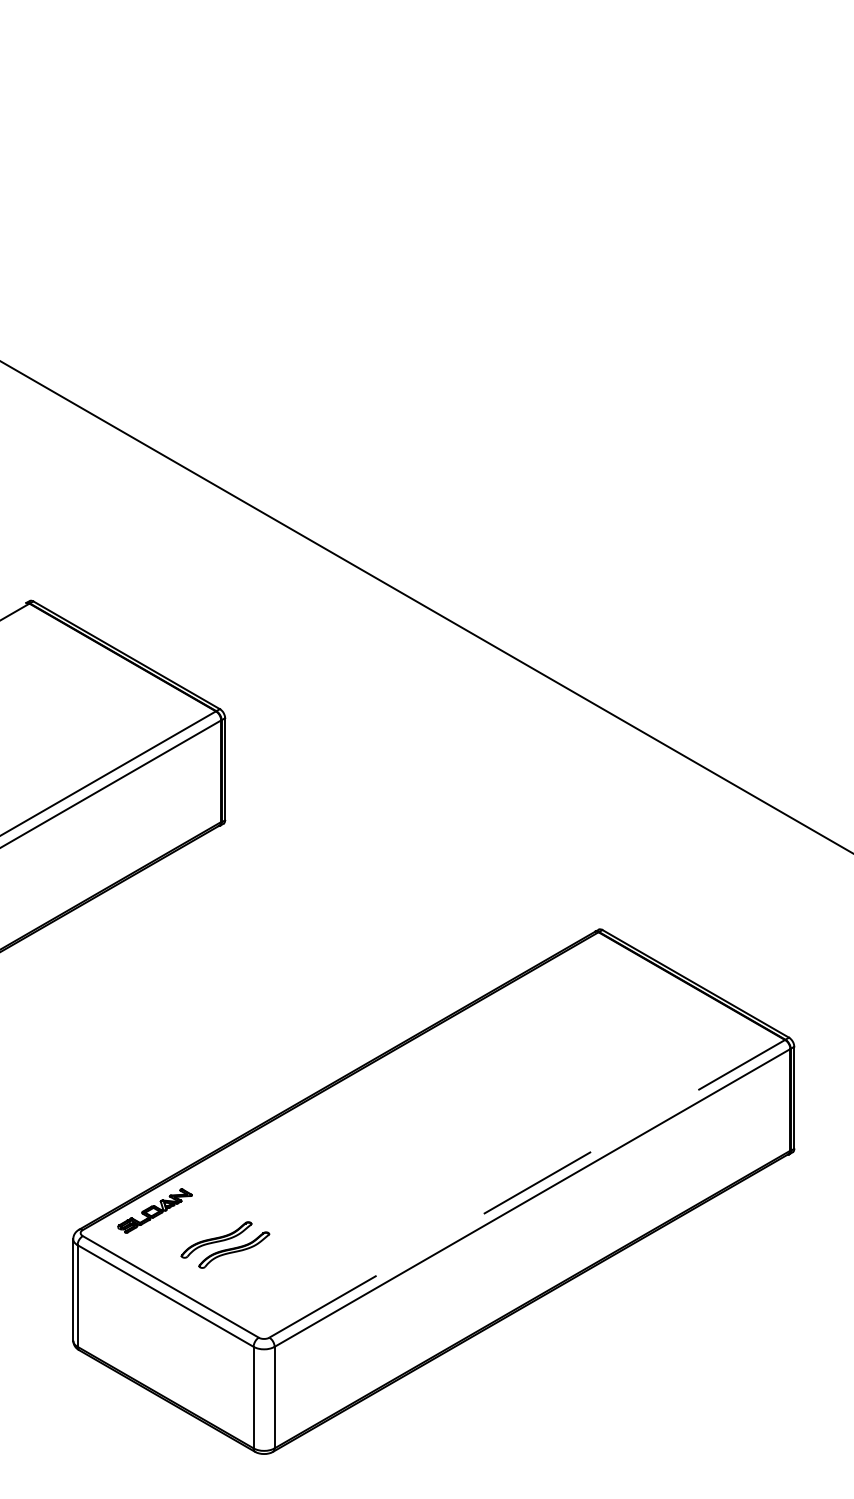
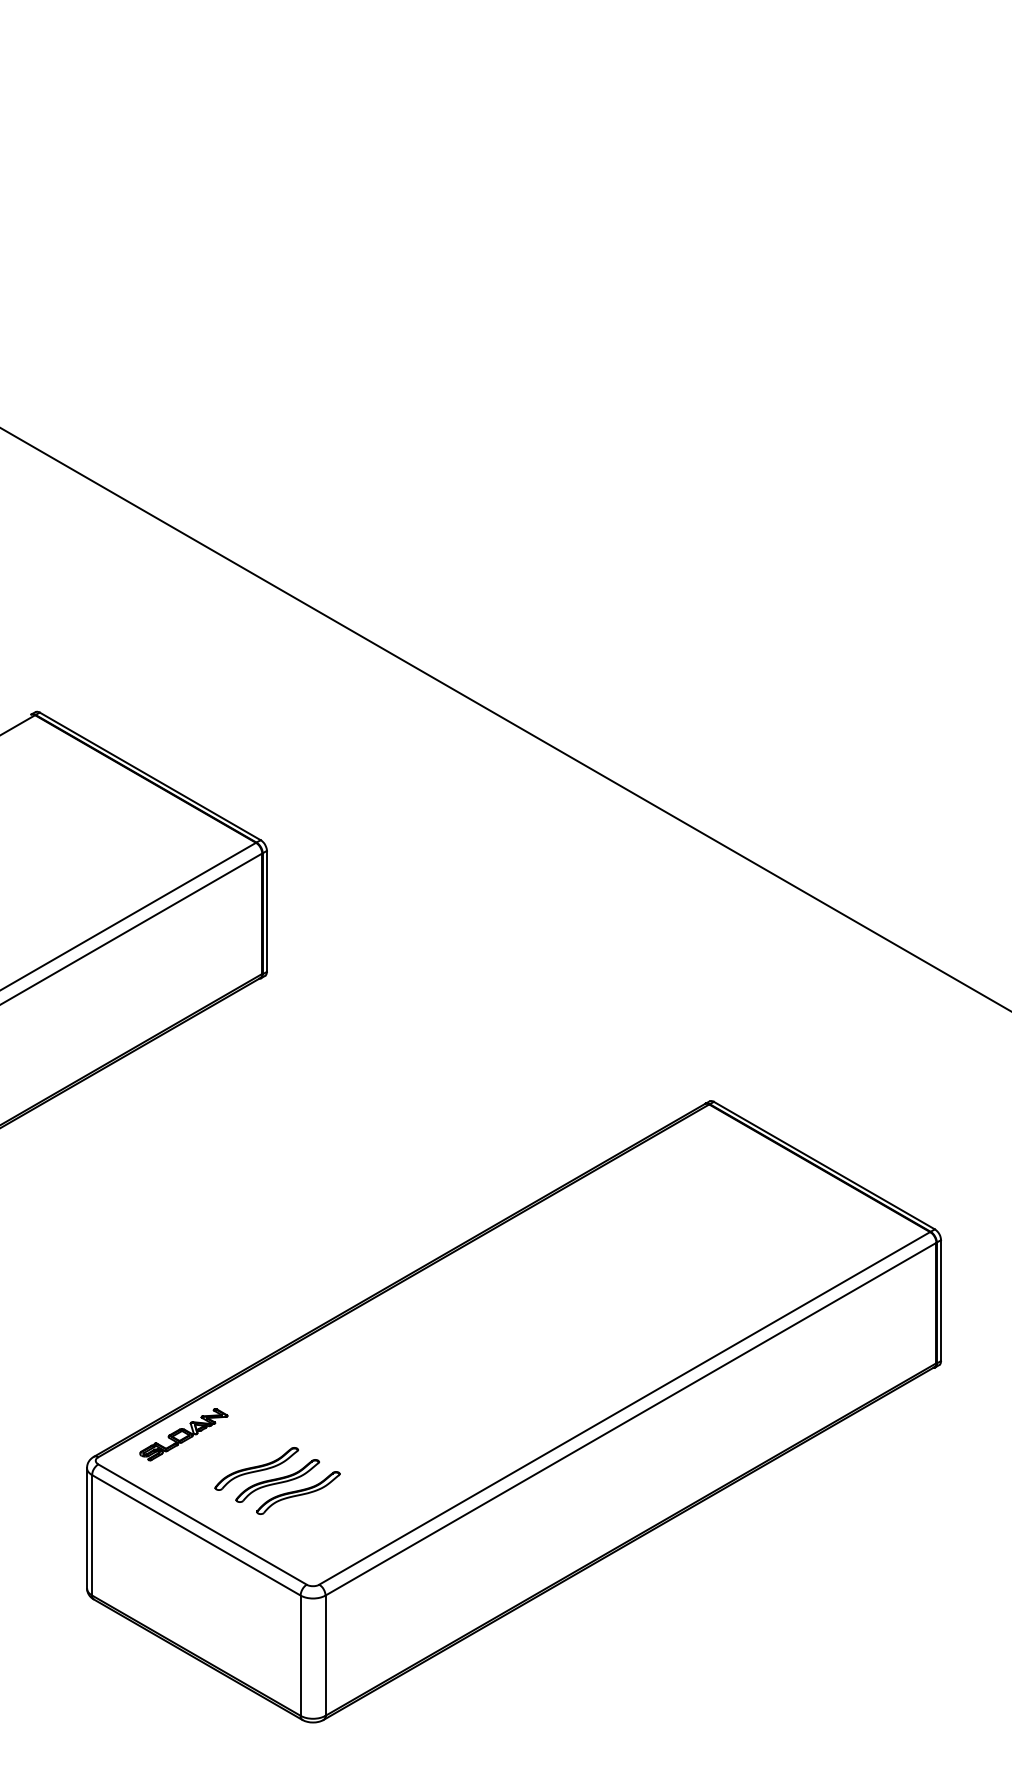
line: (527, 1188) -> (625, 1407), dashed -> solid
part: (251, 1259) -> (298, 1492), added

